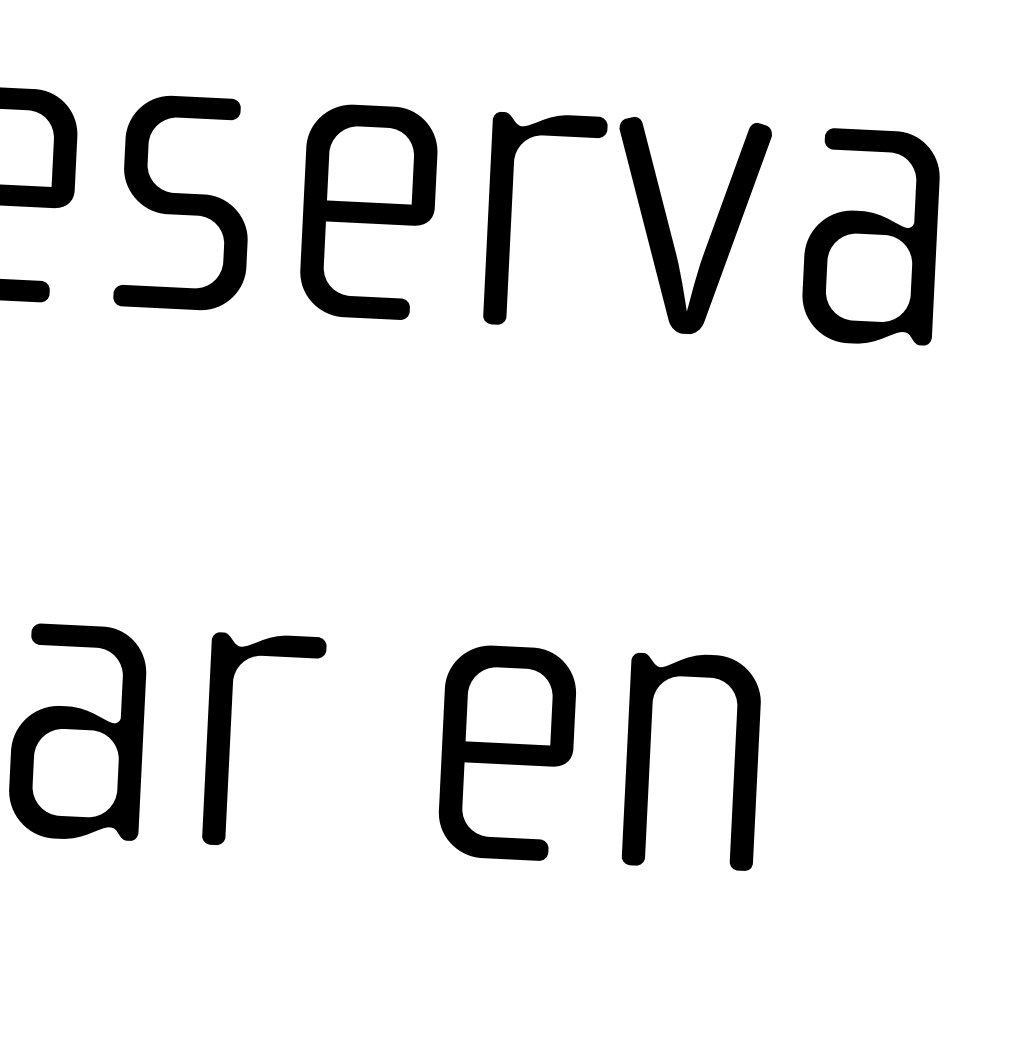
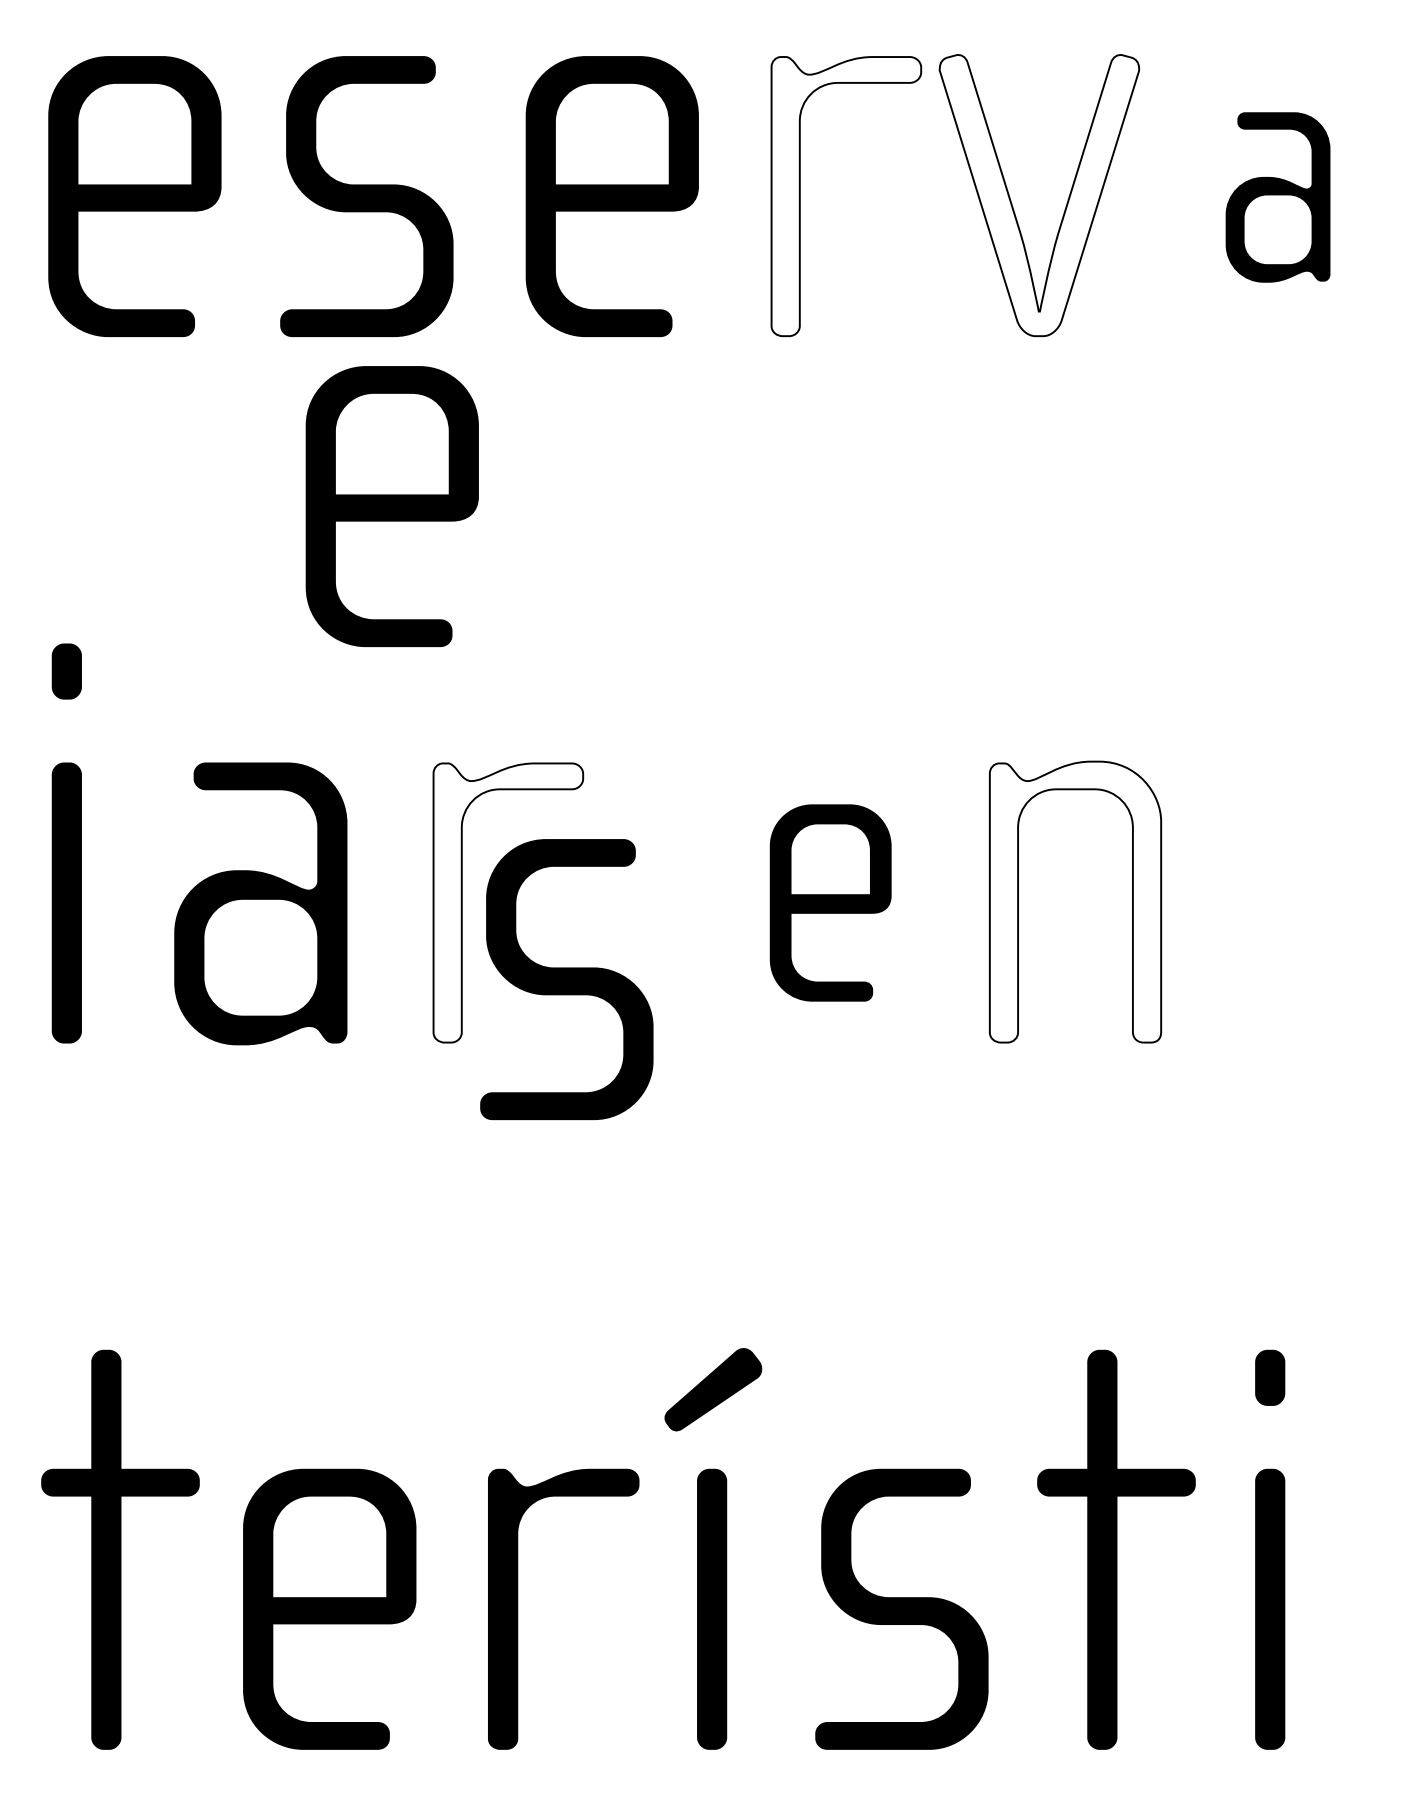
fill: (545, 220) -> (846, 196), removed
fill: (691, 226) -> (1039, 195), removed
part: (870, 237) -> (1277, 197), size x0.6
part: (190, 437) -> (391, 506), added
fill: (264, 740) -> (508, 902), removed
part: (507, 752) -> (830, 902), size x0.7
fill: (692, 760) -> (1075, 901), removed
part: (305, 800) -> (566, 979), added

